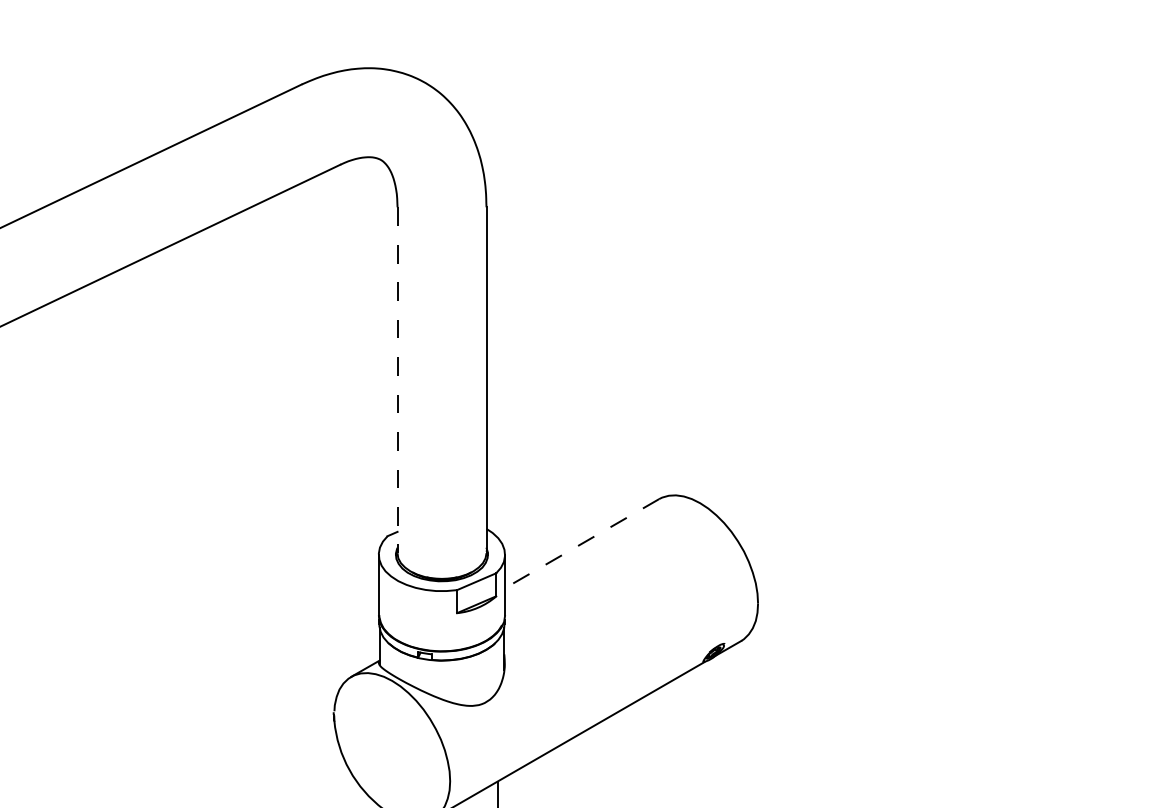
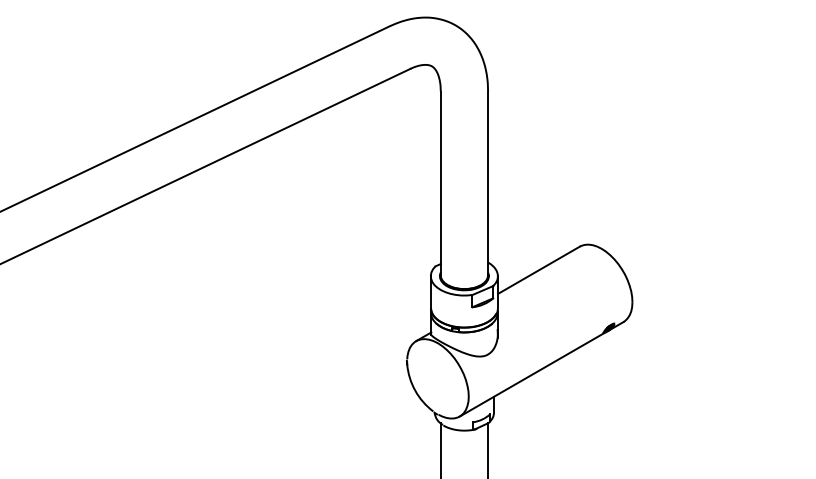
line: (396, 380) -> (440, 183), dashed -> solid
line: (581, 543) -> (538, 270), dashed -> solid

